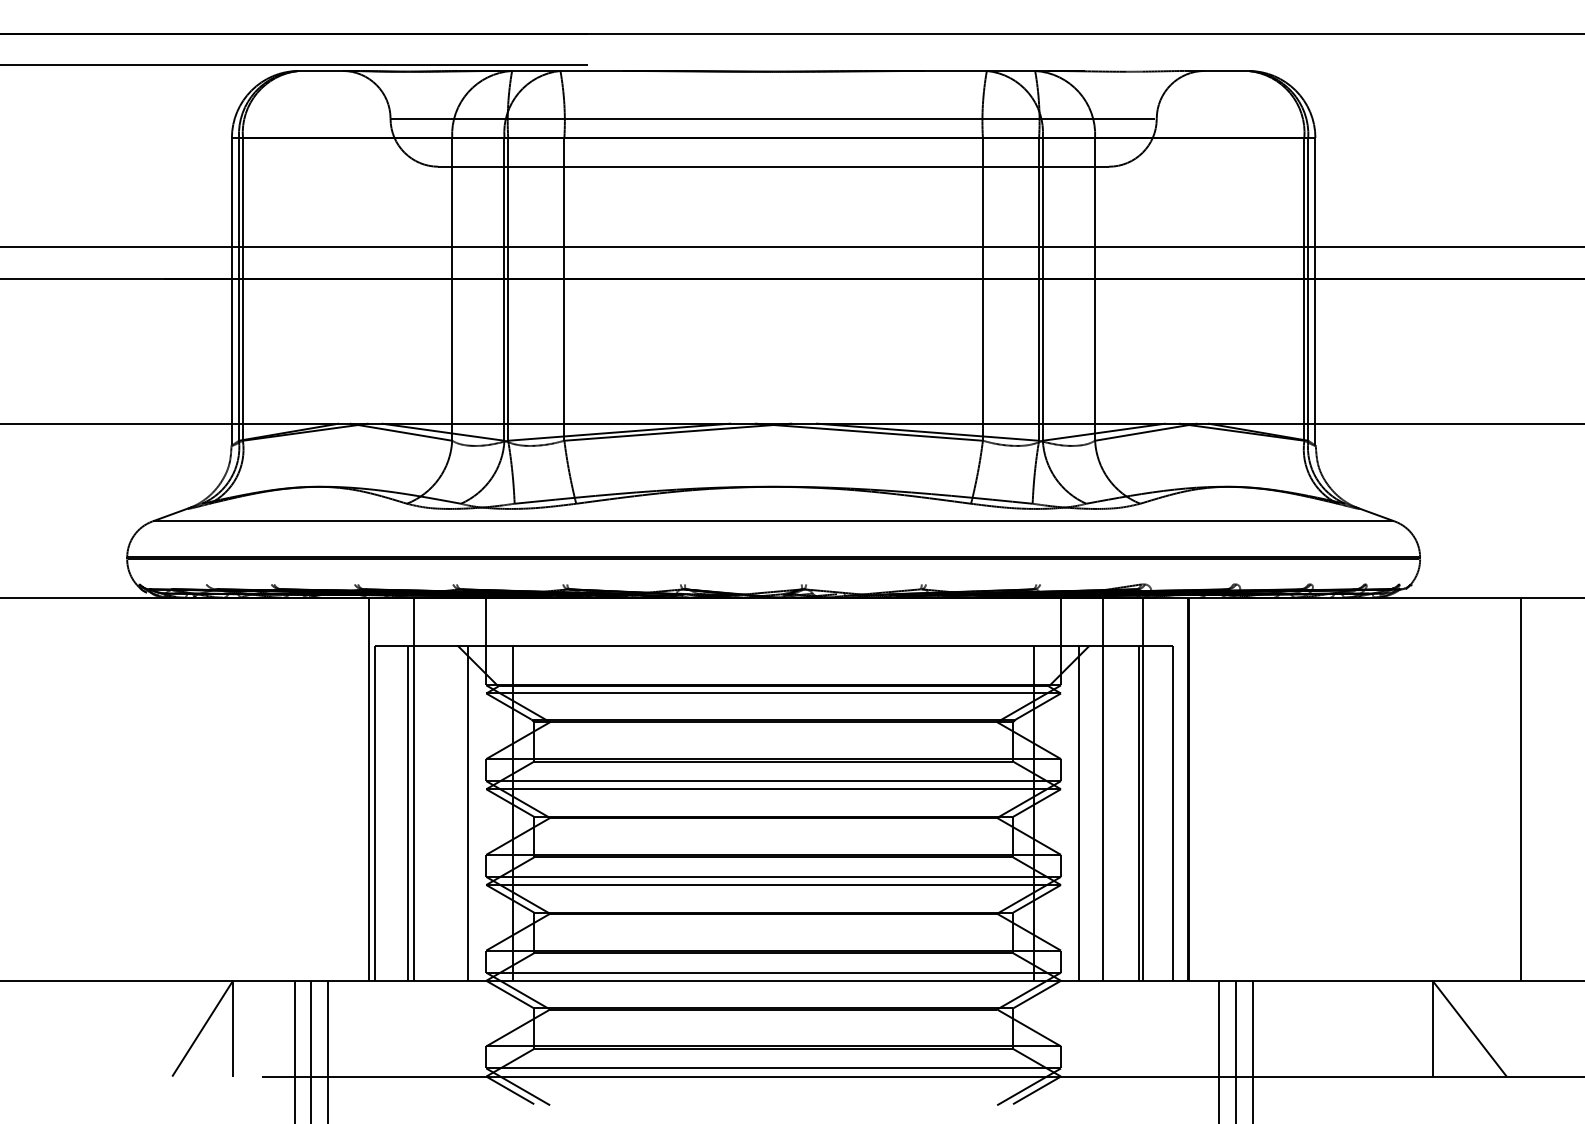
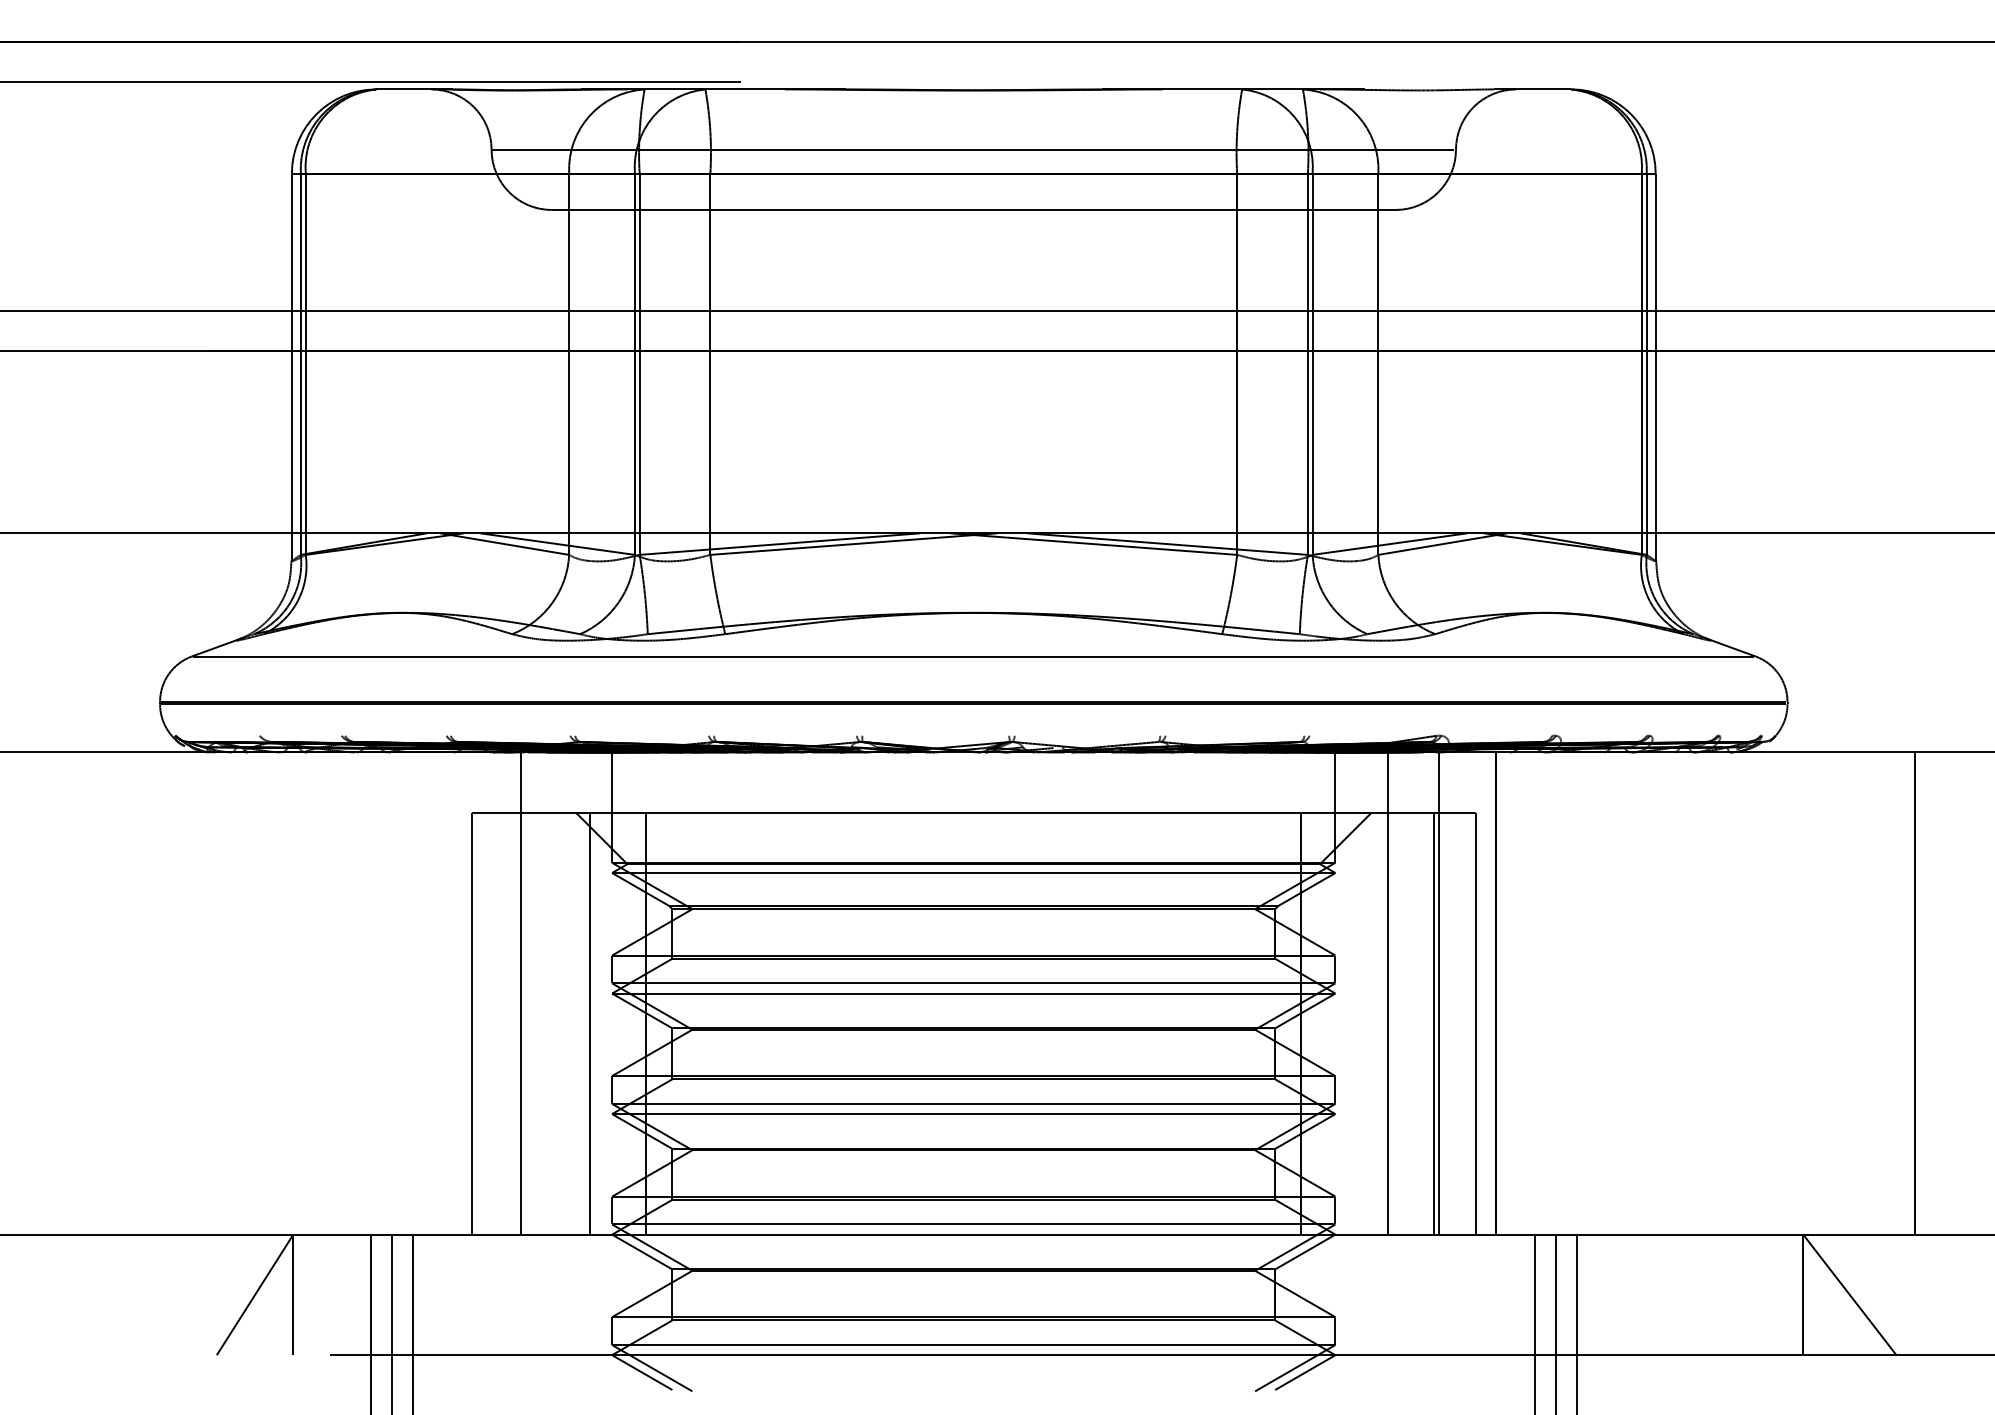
line: (368, 788) -> (463, 992), removed
line: (407, 812) -> (512, 1022), removed
line: (1078, 812) -> (1357, 1022), removed

